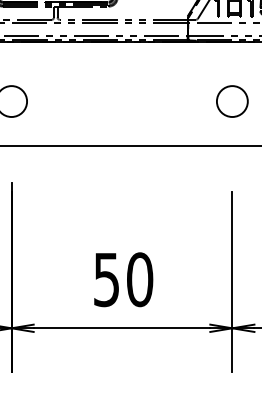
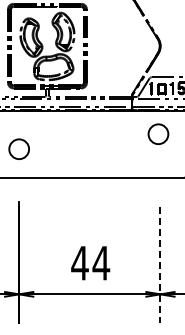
circle: (232, 100) -> (158, 133), moved
text: (123, 278) -> (90, 262), 50 -> 44
line: (232, 281) -> (160, 264), solid -> dashed

